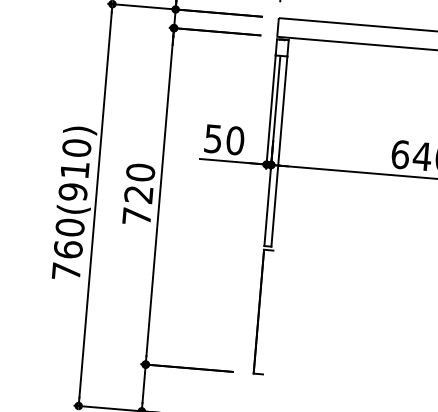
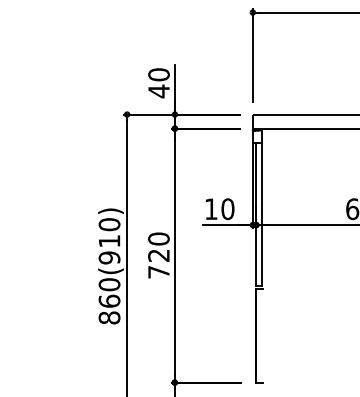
text: (213, 139) -> (211, 209), 50 -> 10
text: (66, 271) -> (109, 317), 760(910) -> 860(910)

